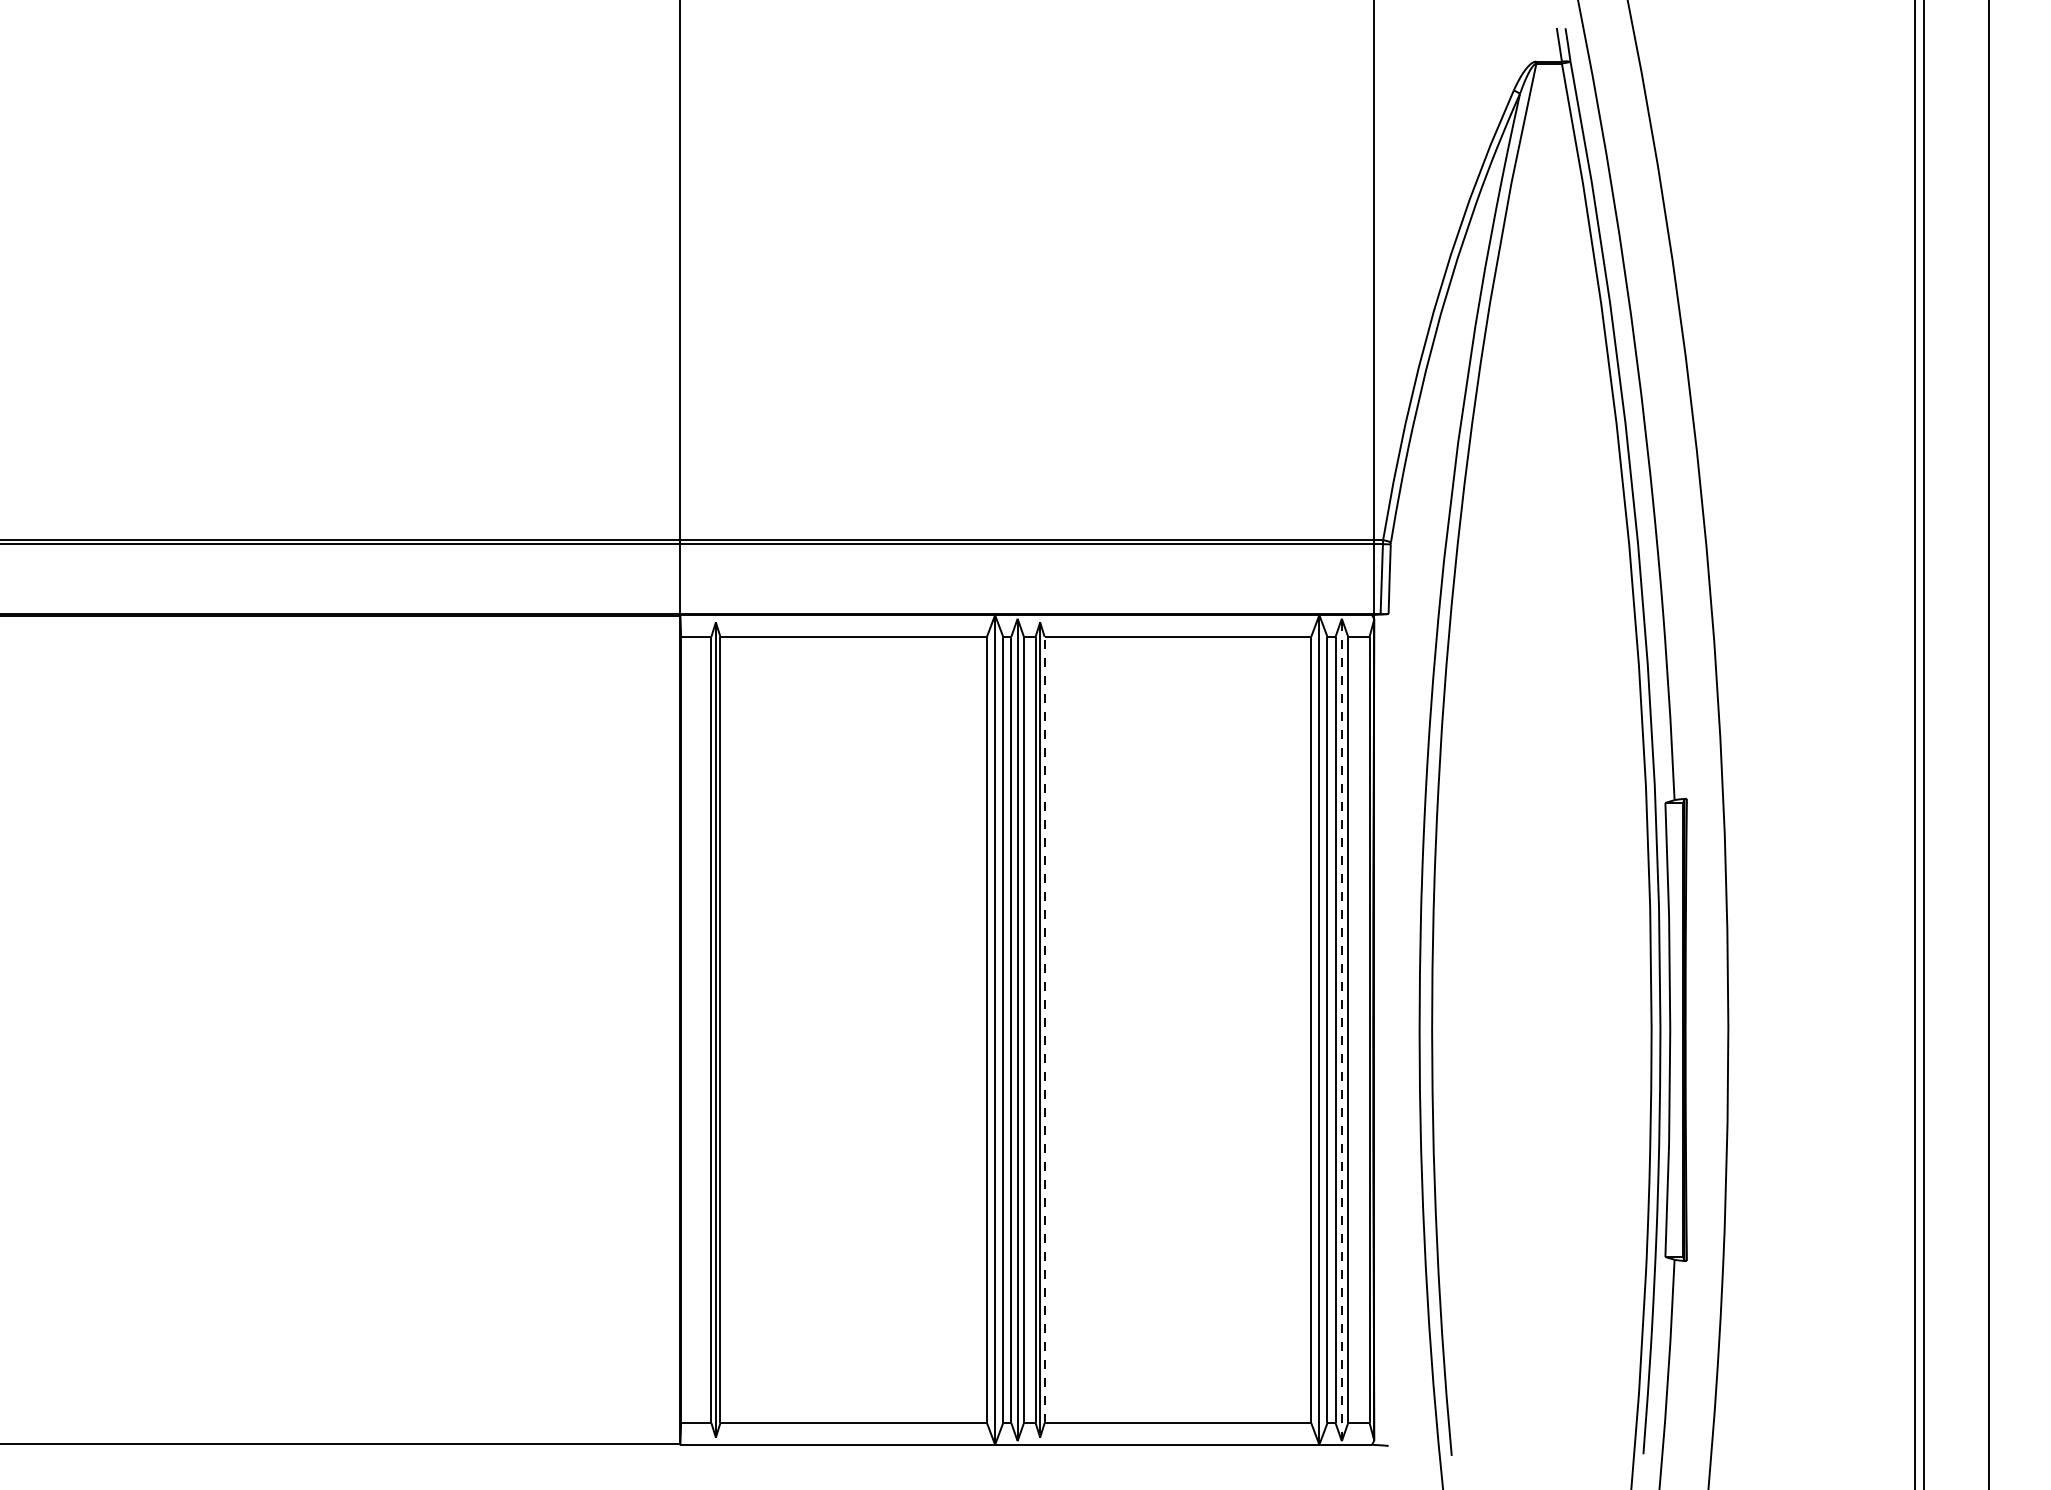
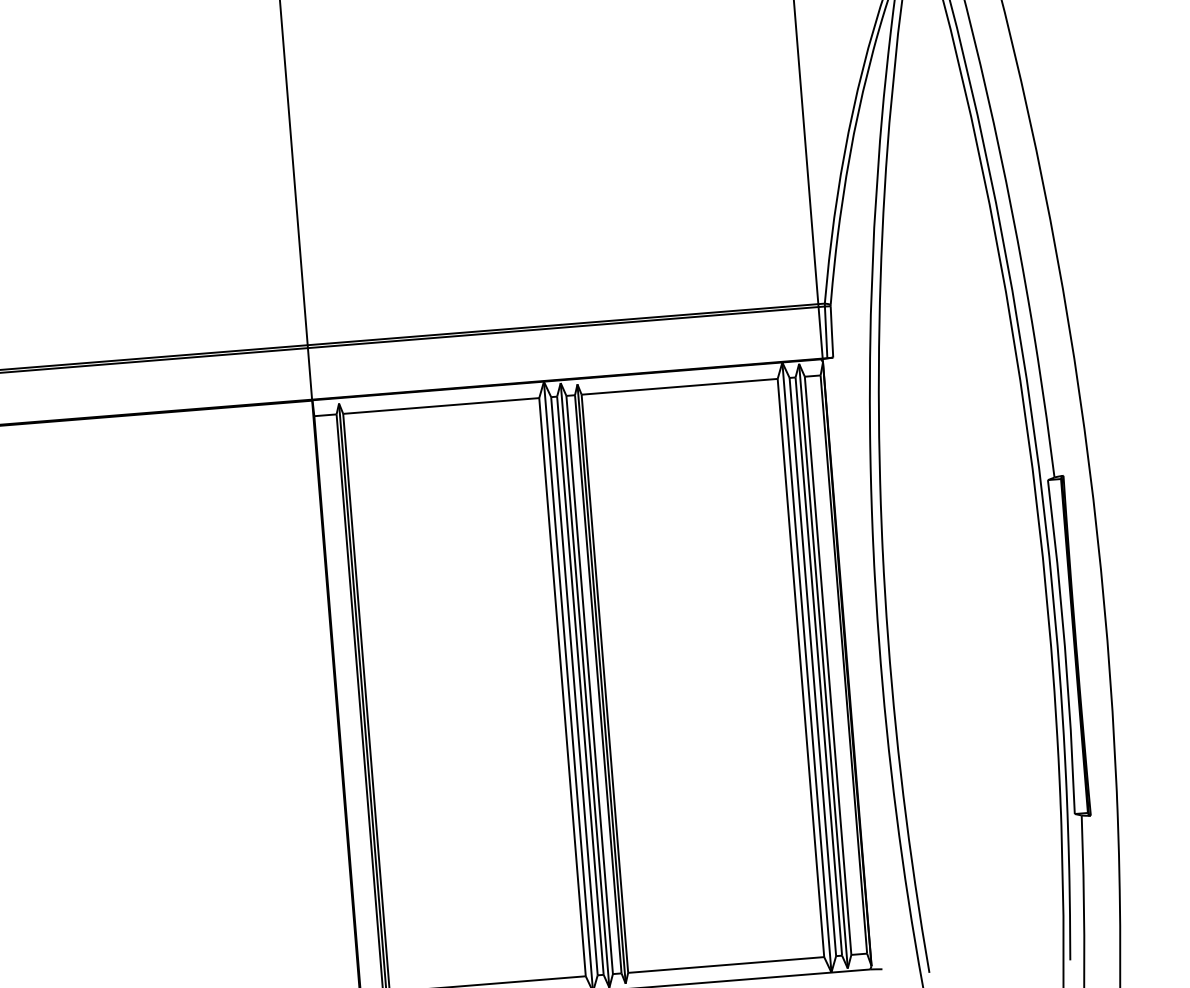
line: (1044, 1029) -> (604, 683), dashed -> solid
line: (1341, 1029) -> (823, 665), dashed -> solid

